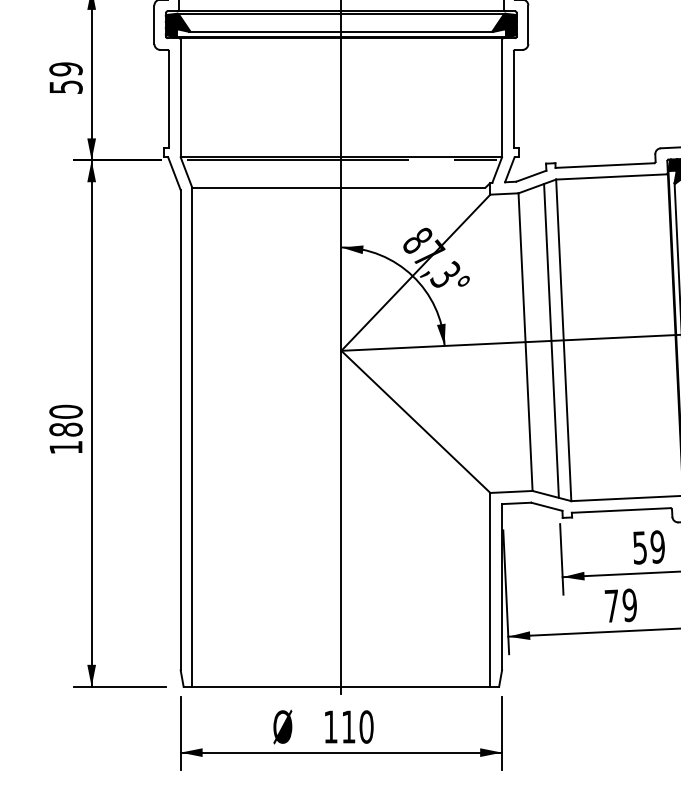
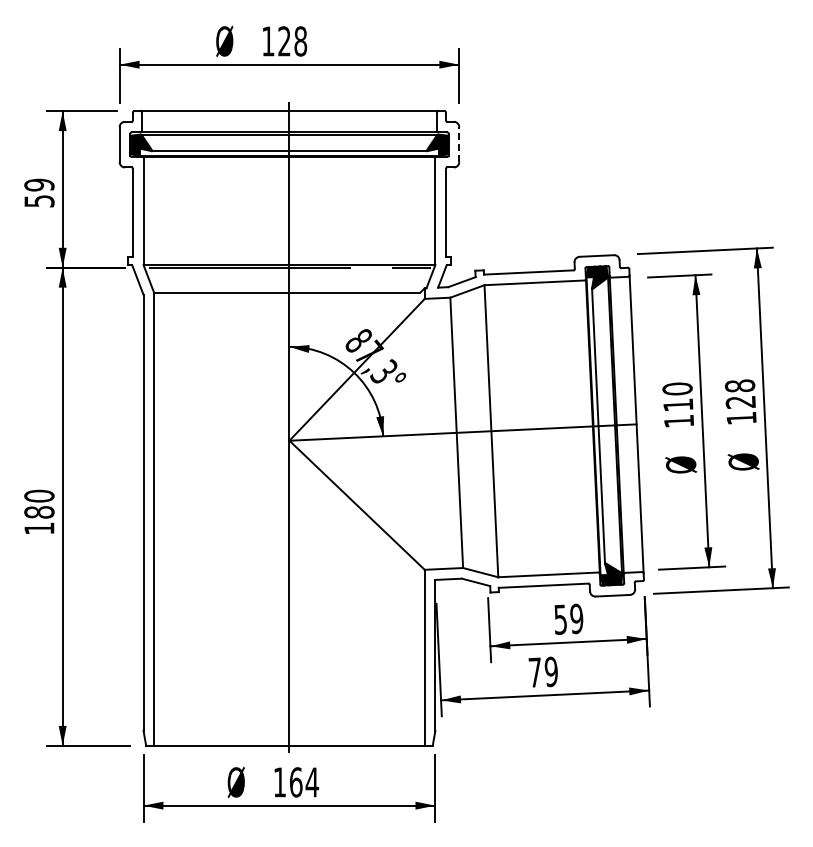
line: (528, 24) -> (459, 144), solid -> dashed
line: (551, 340) -> (480, 431), removed
text: (357, 727) -> (304, 782), 110 -> 164

